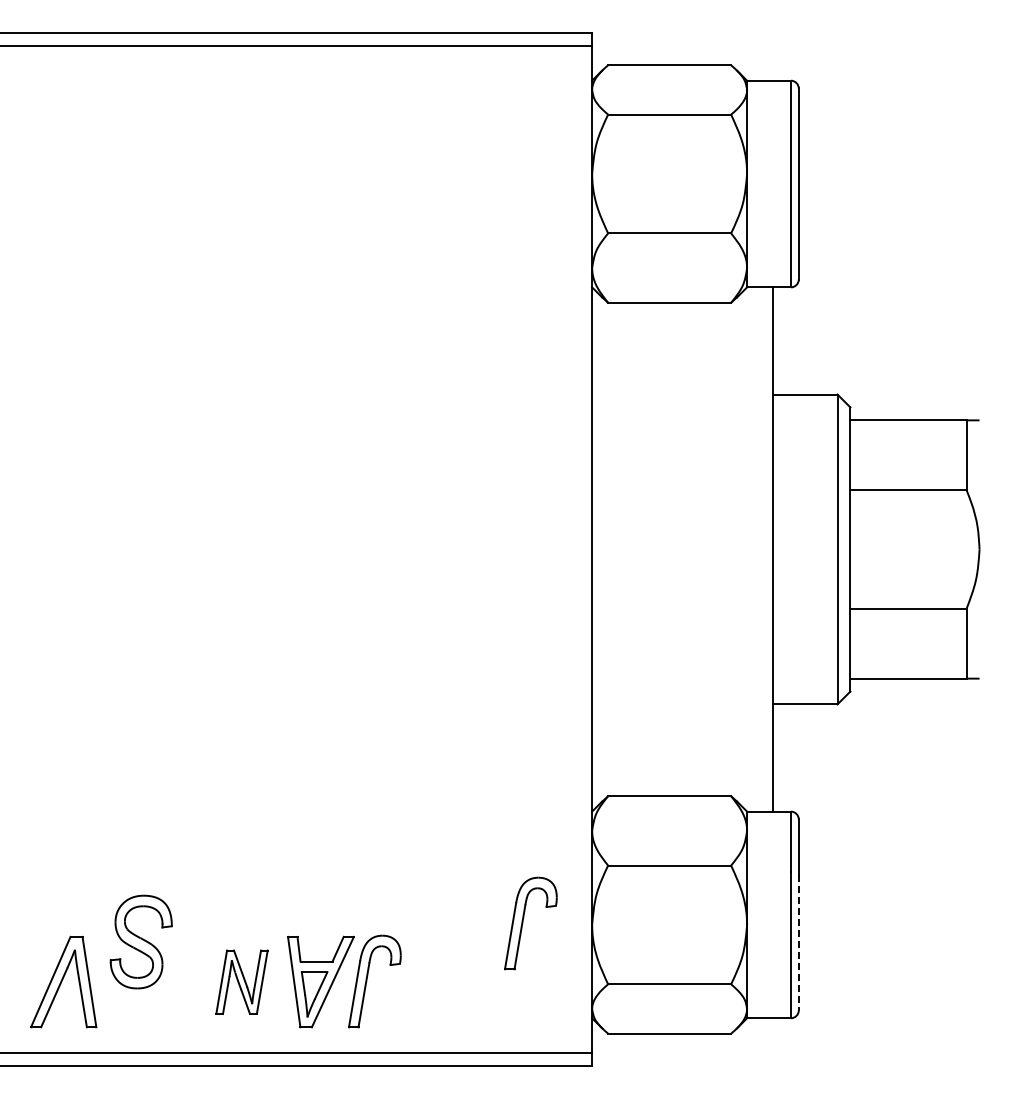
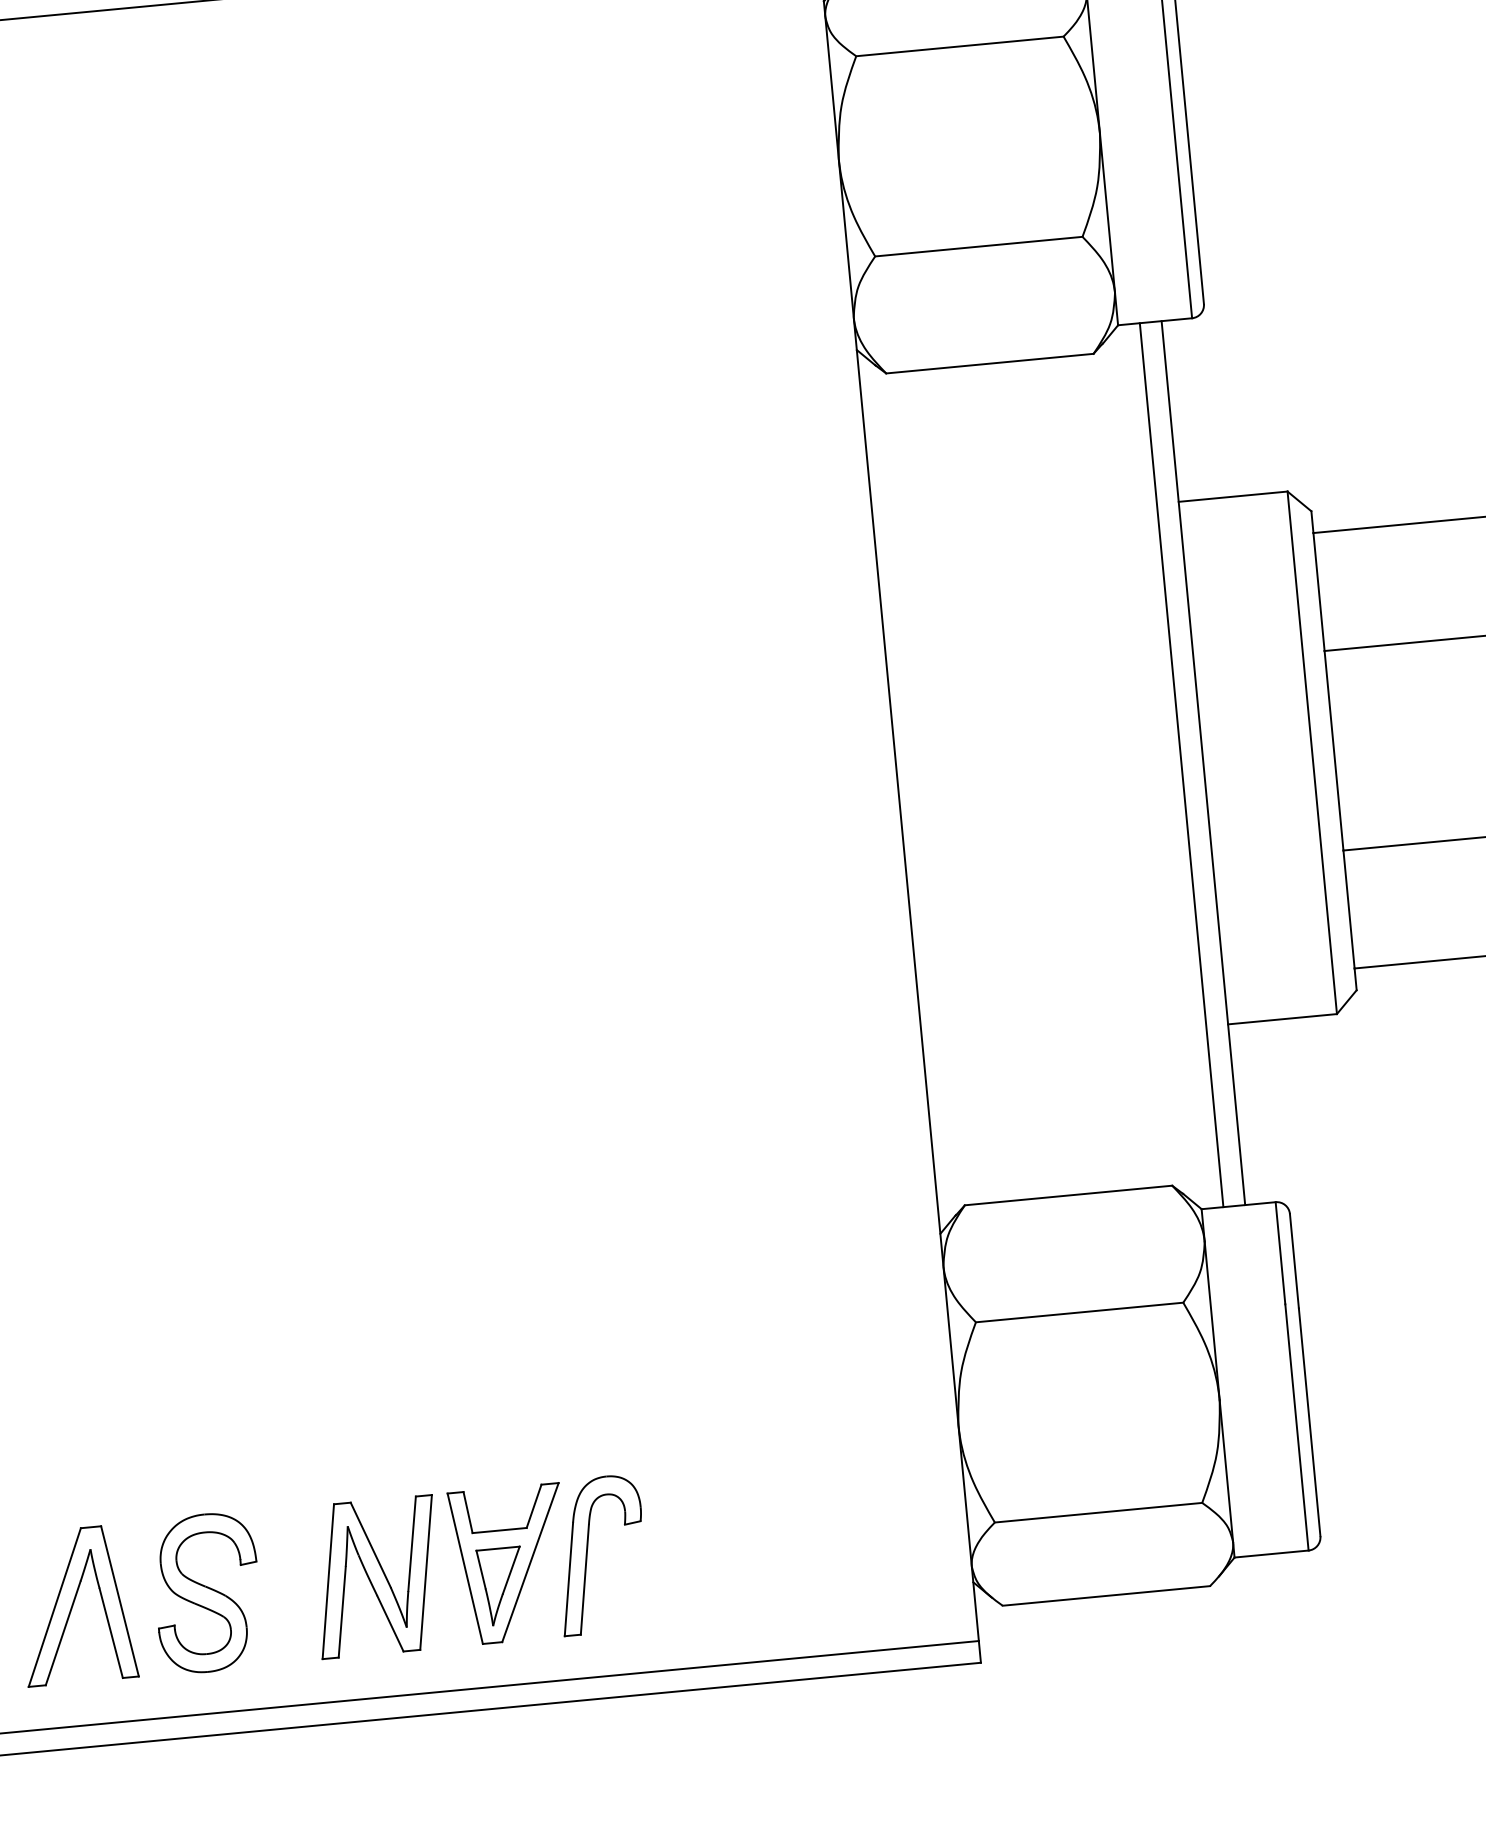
line: (760, 549) -> (1182, 765), added
part: (523, 923) -> (842, 1433), removed
part: (140, 941) -> (205, 1592), moved
line: (798, 942) -> (1309, 1421), dashed -> solid
part: (241, 982) -> (376, 1577), size x1.43

